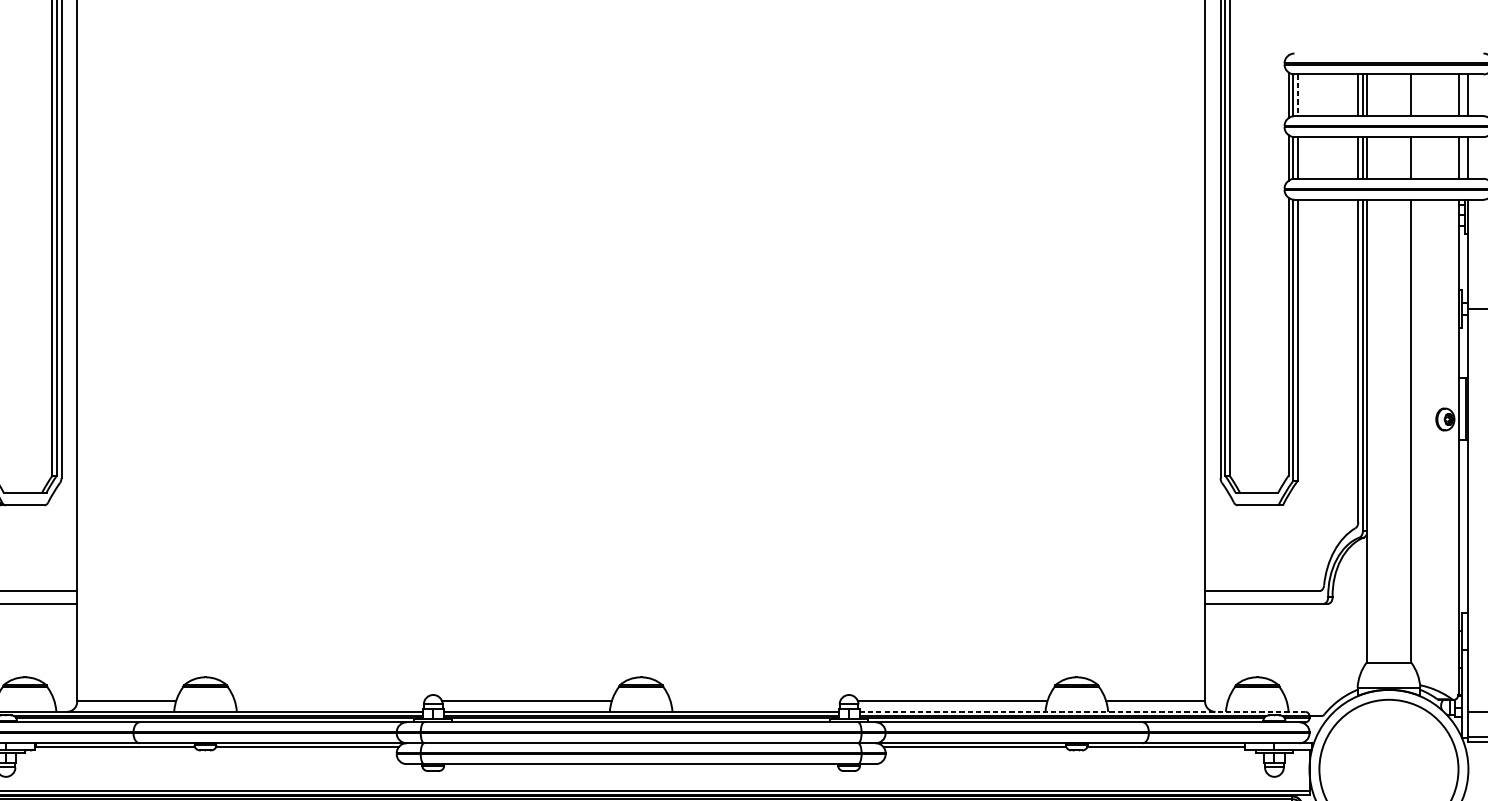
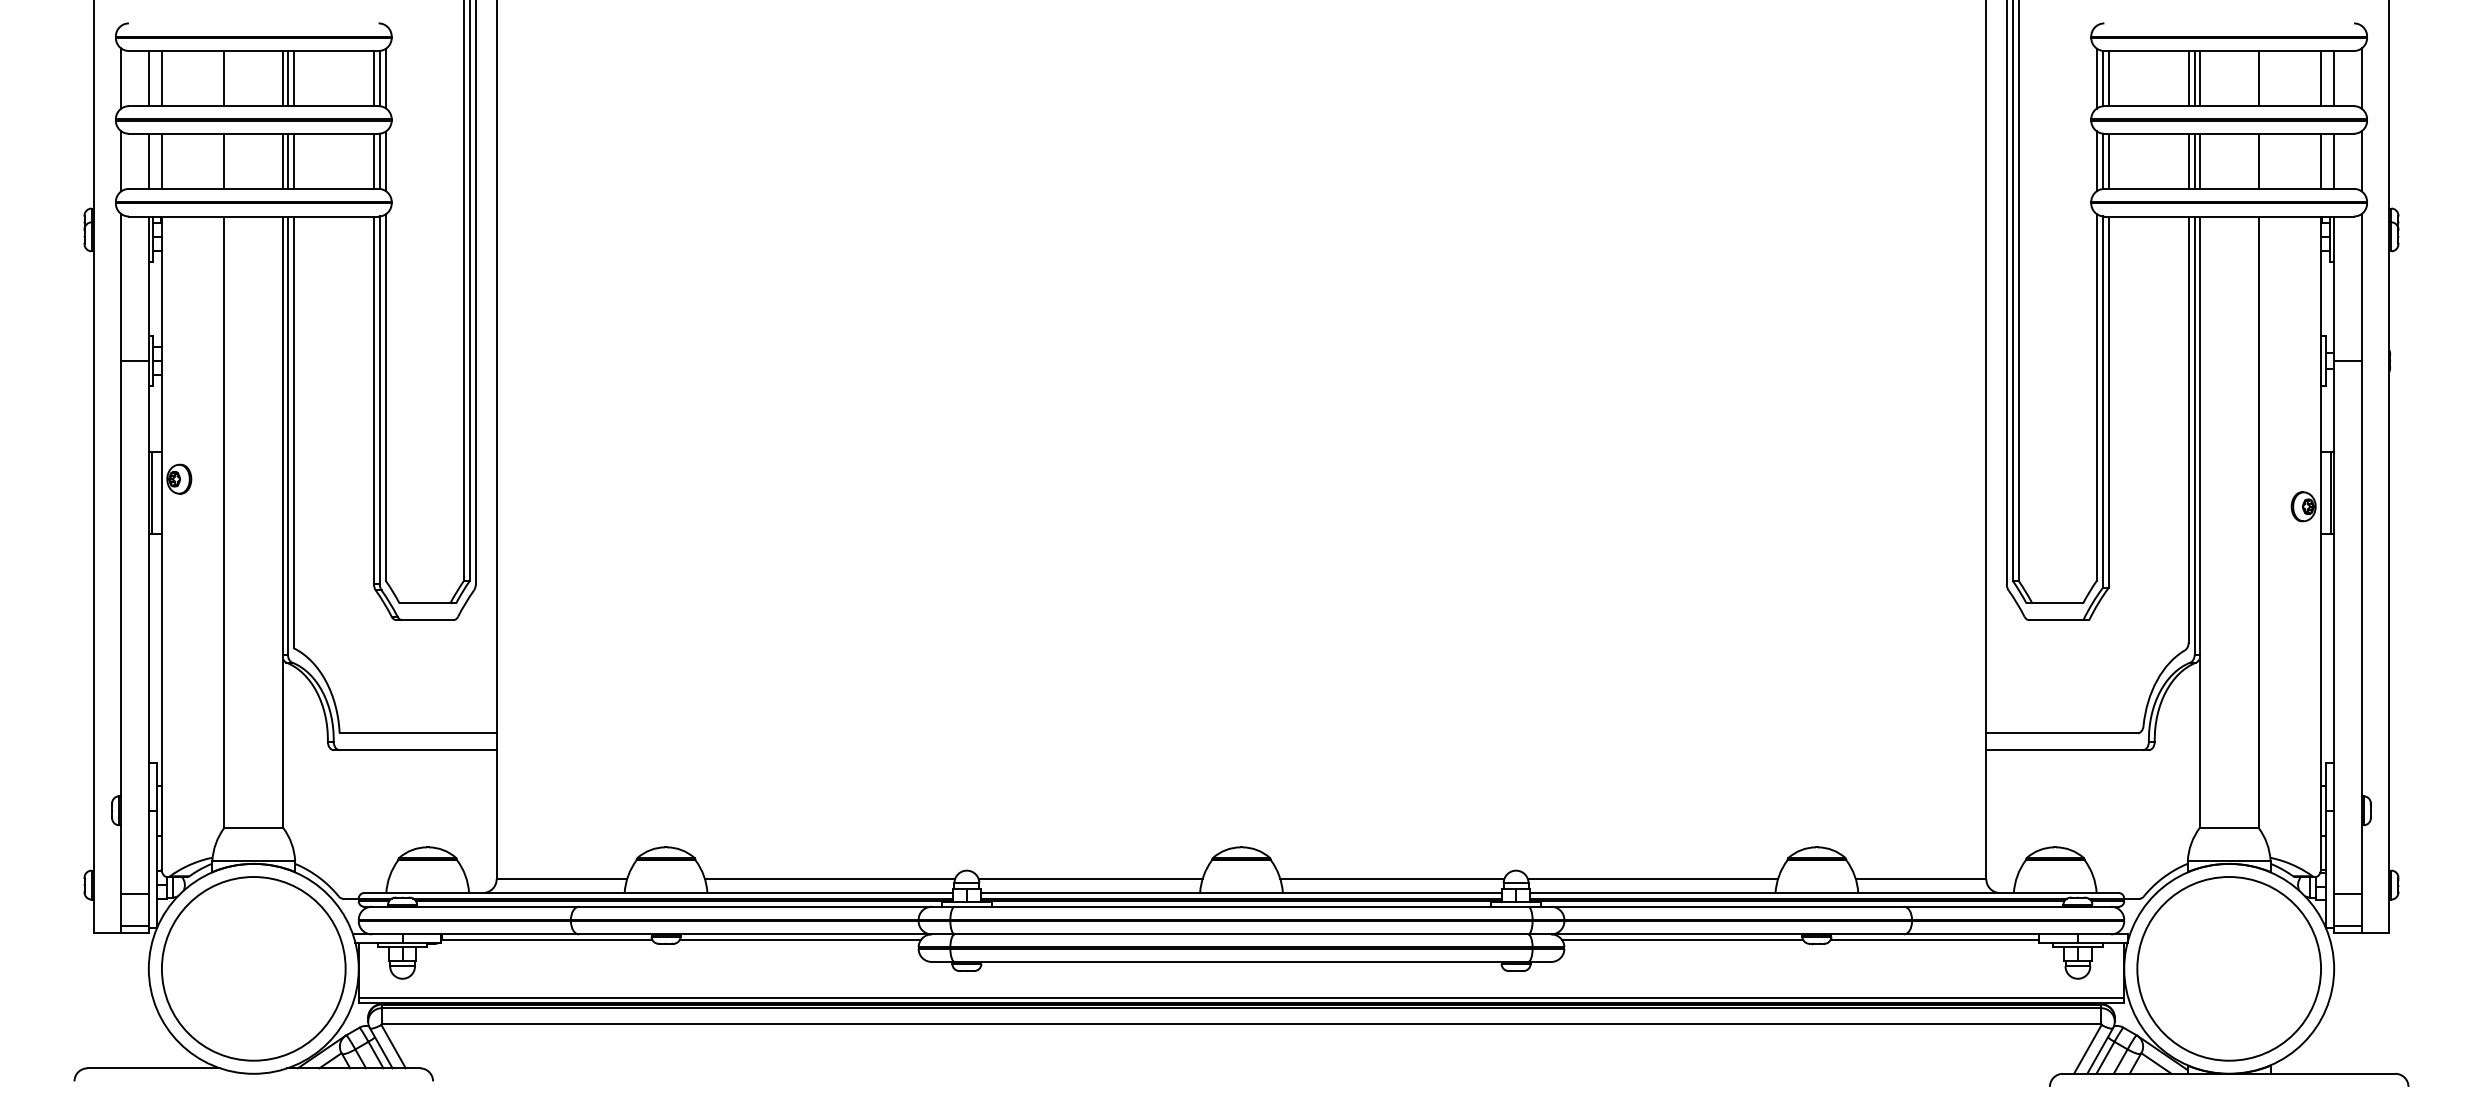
line: (1297, 95) -> (2108, 78), dashed -> solid
line: (330, 701) -> (830, 879), added
line: (755, 701) -> (1392, 879), added
line: (1082, 712) -> (1824, 893), dashed -> solid

